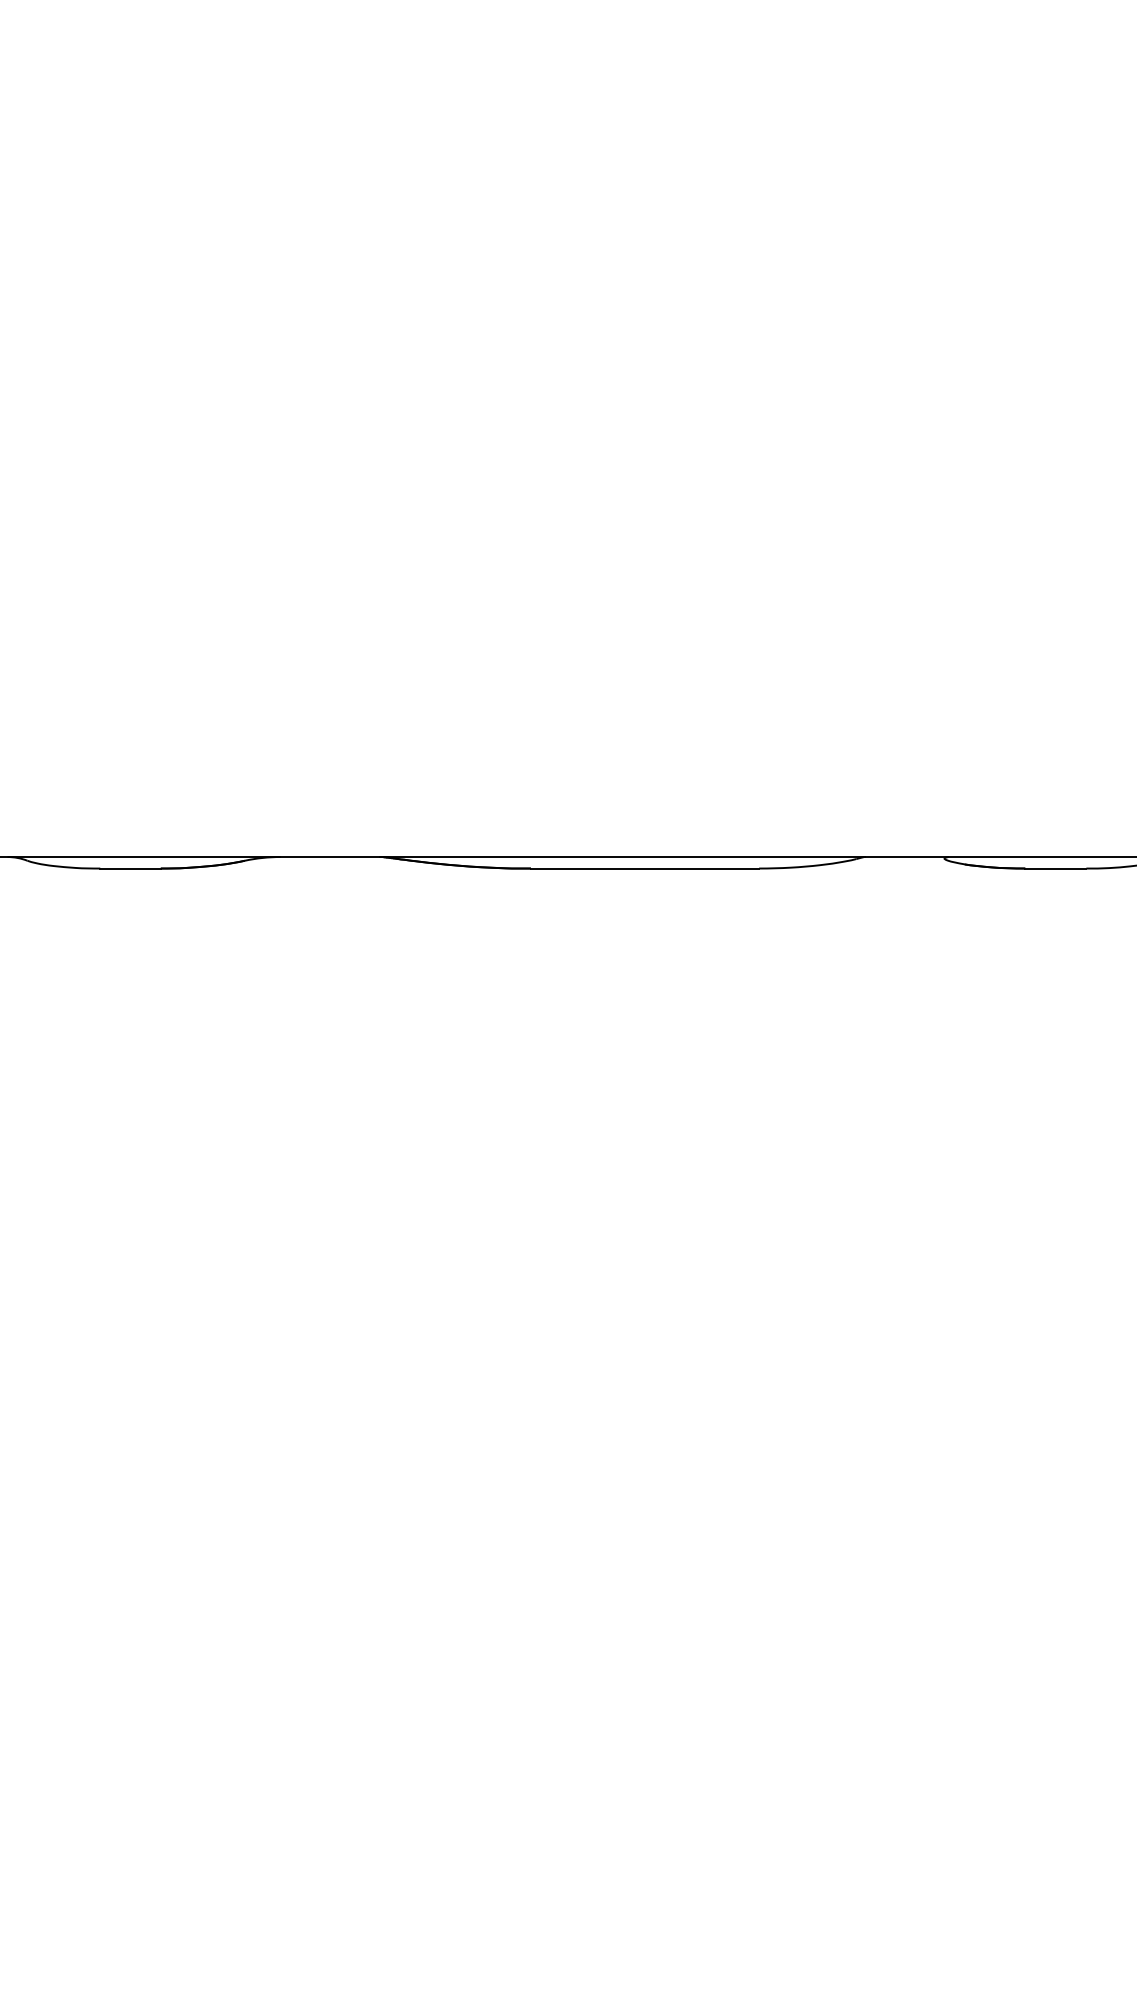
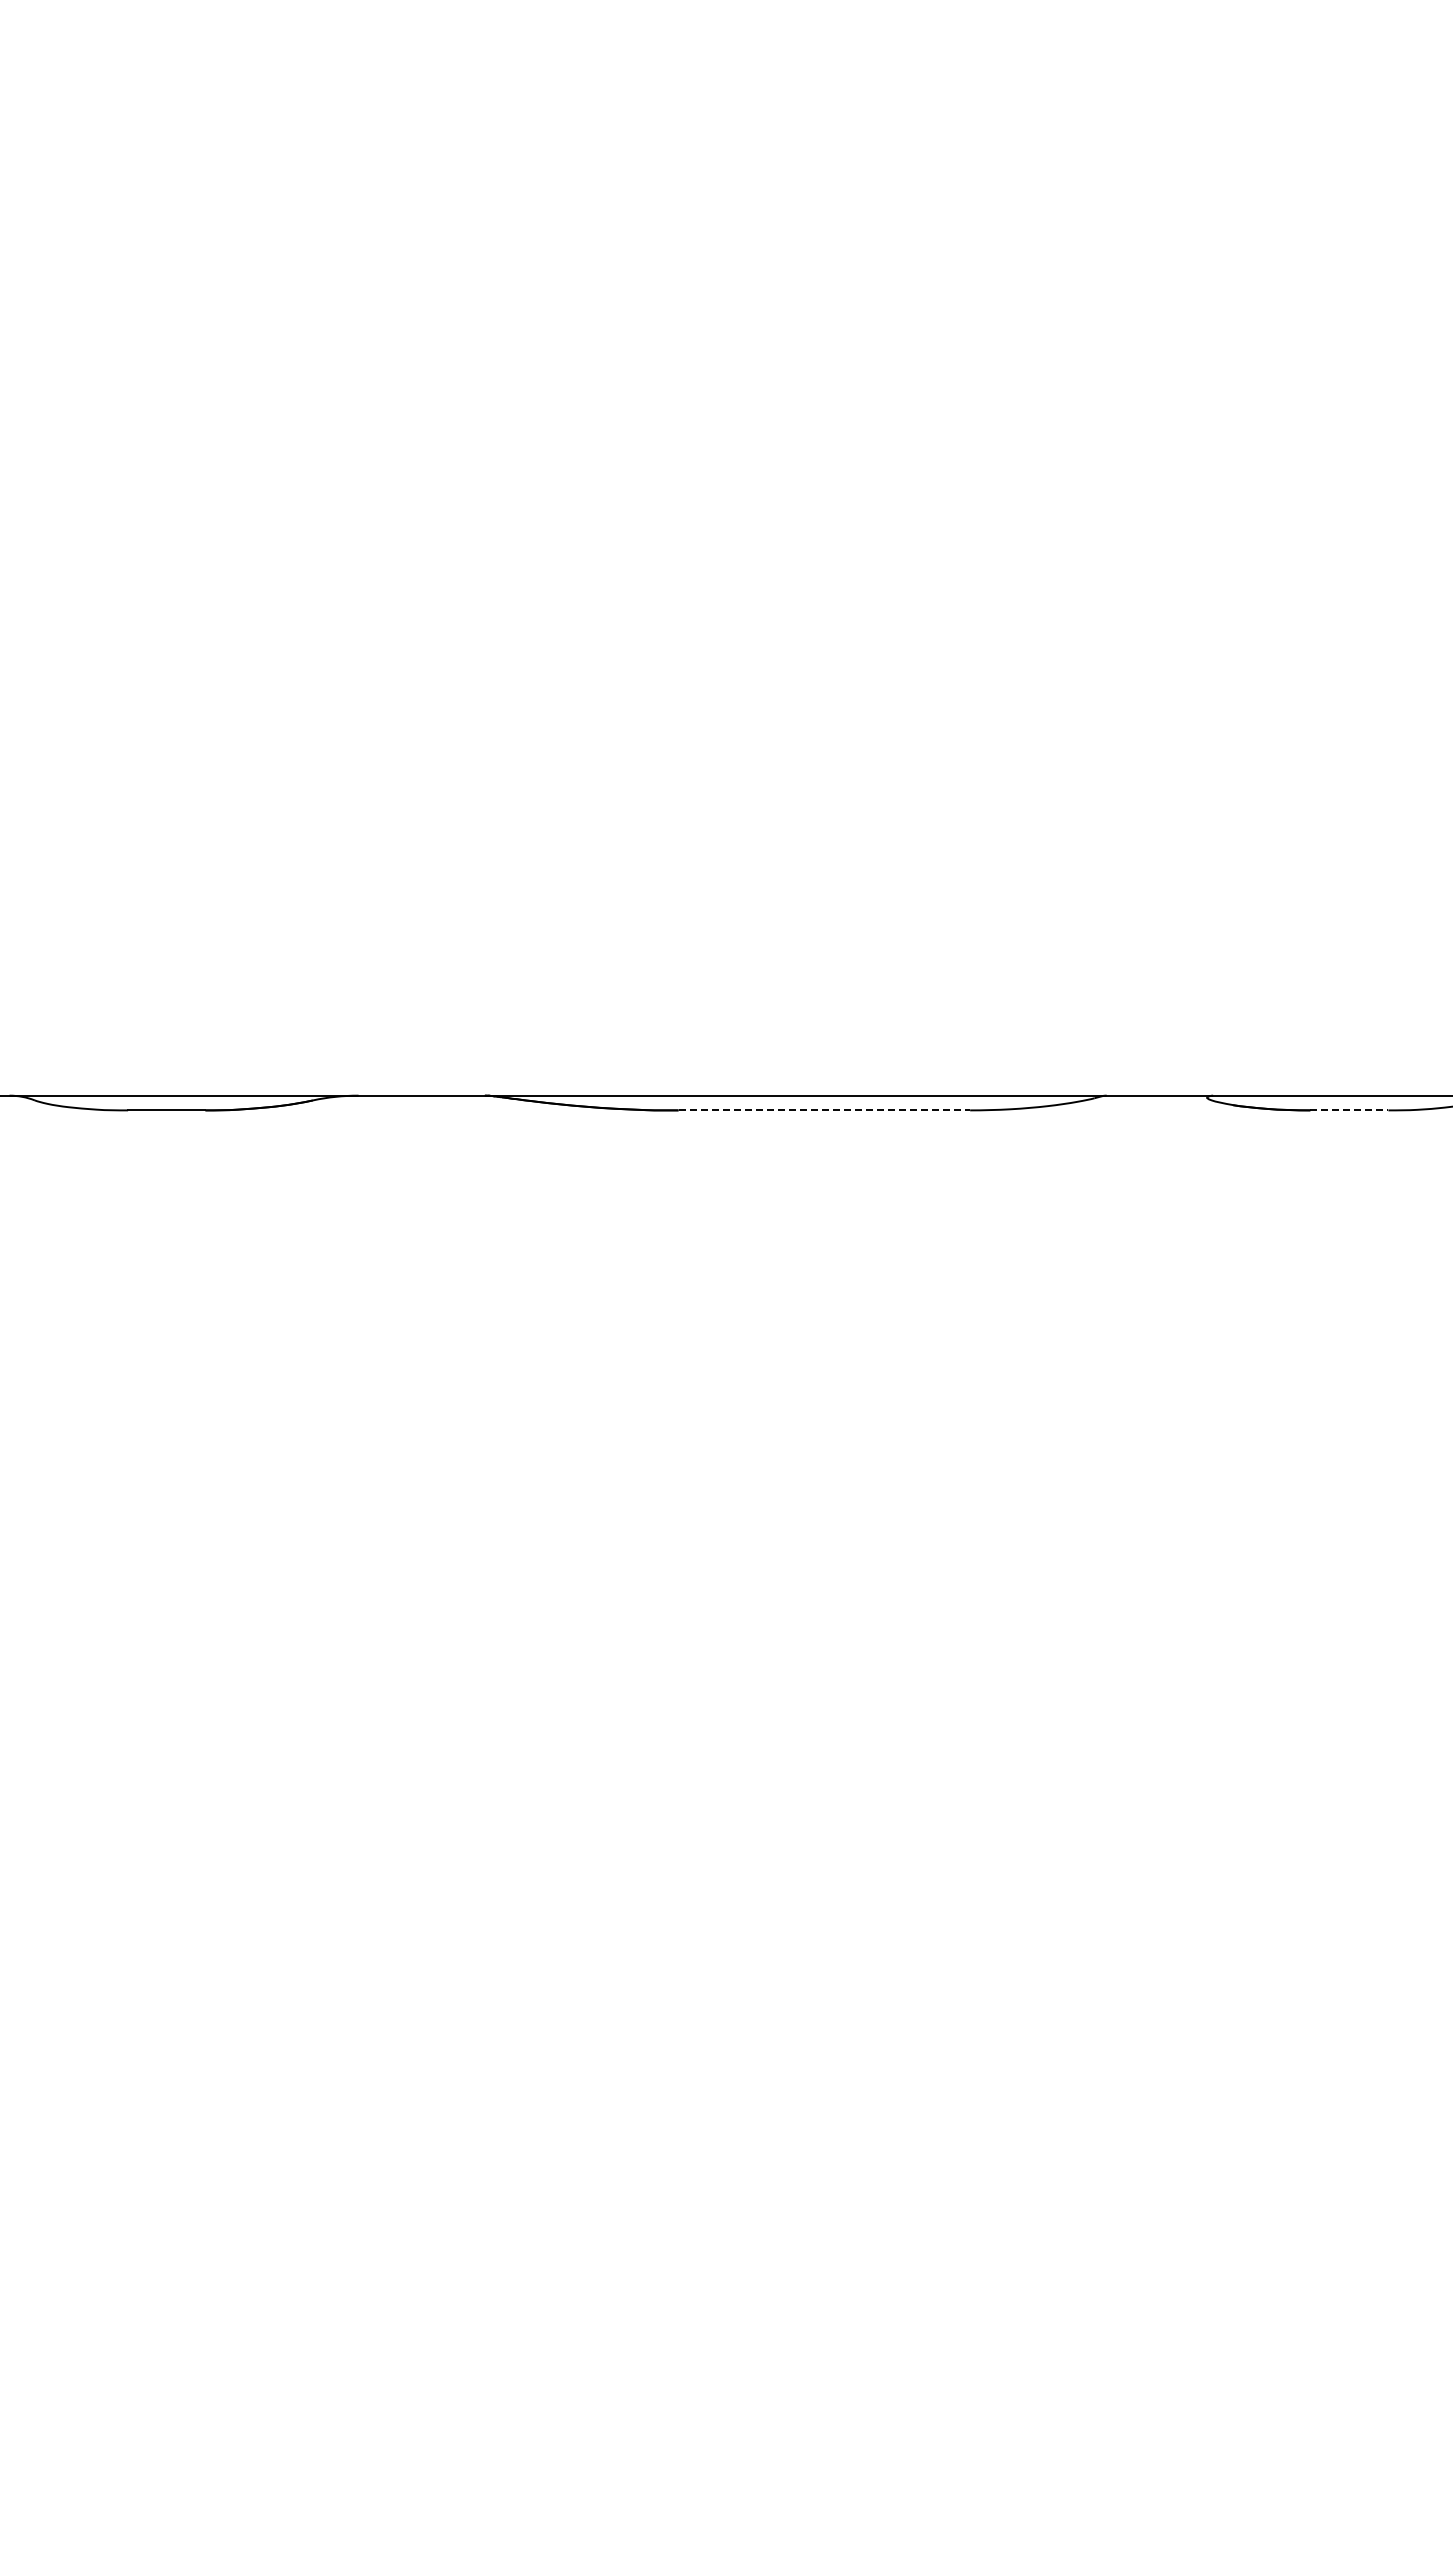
line: (645, 868) -> (824, 1110), solid -> dashed
line: (1055, 868) -> (1349, 1110), solid -> dashed

